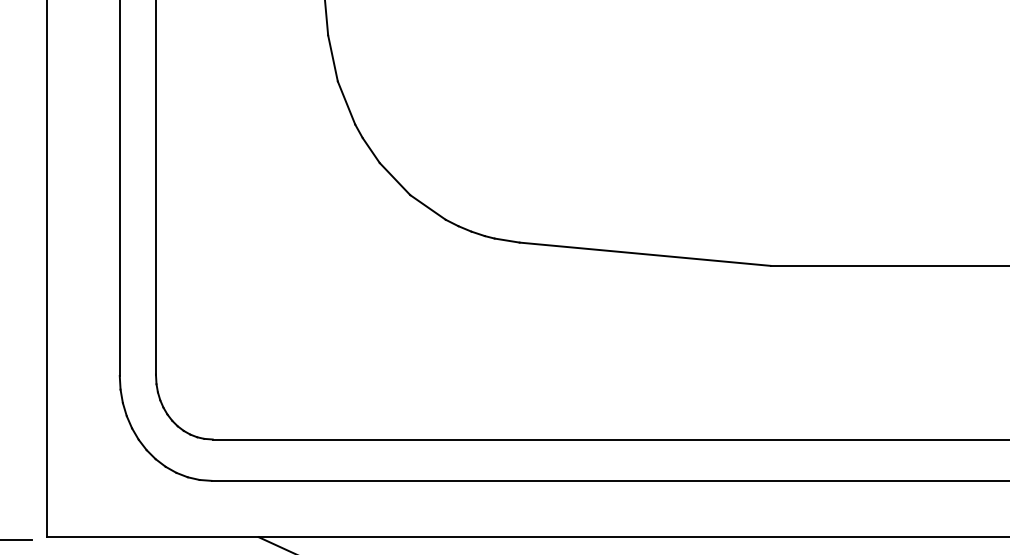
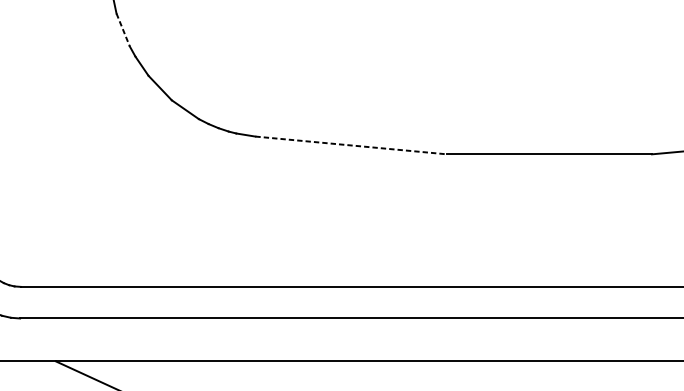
line: (346, 103) -> (123, 30), solid -> dashed
line: (645, 254) -> (351, 145), solid -> dashed

